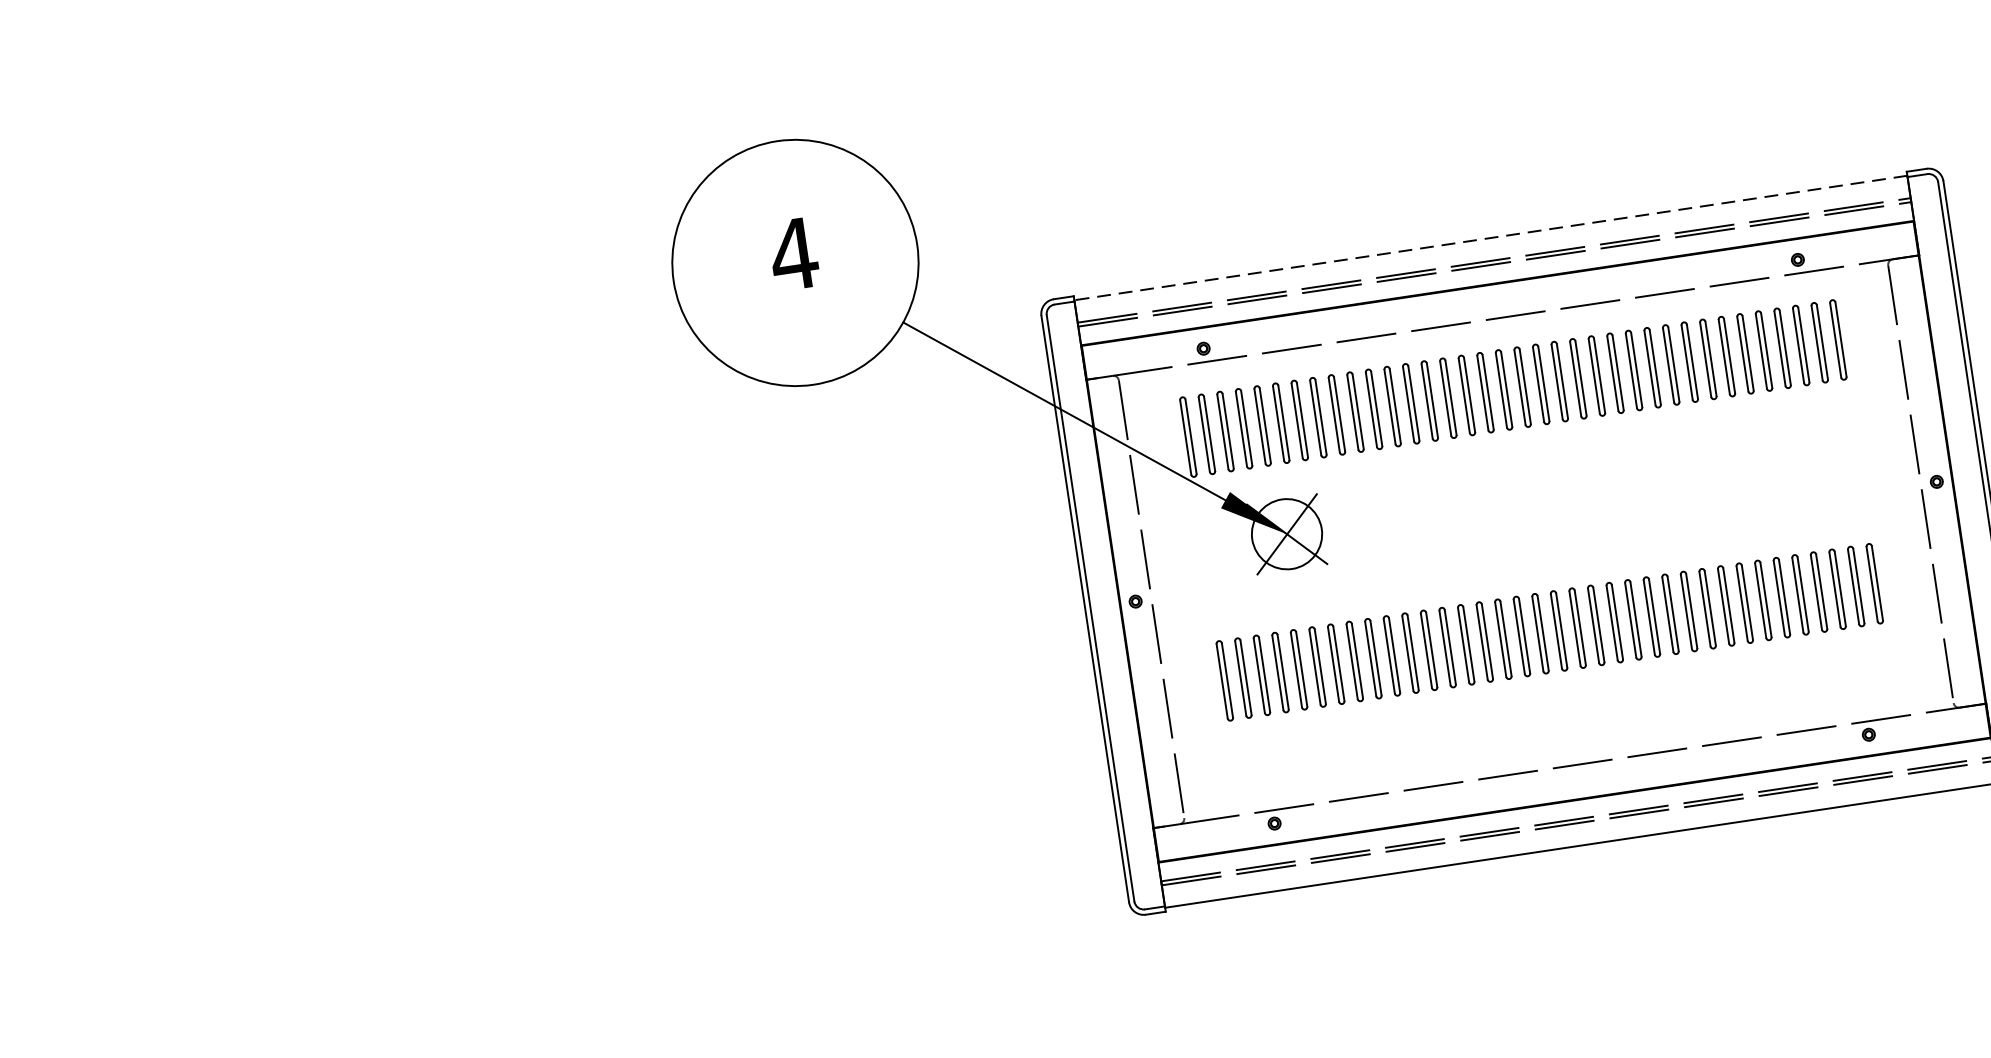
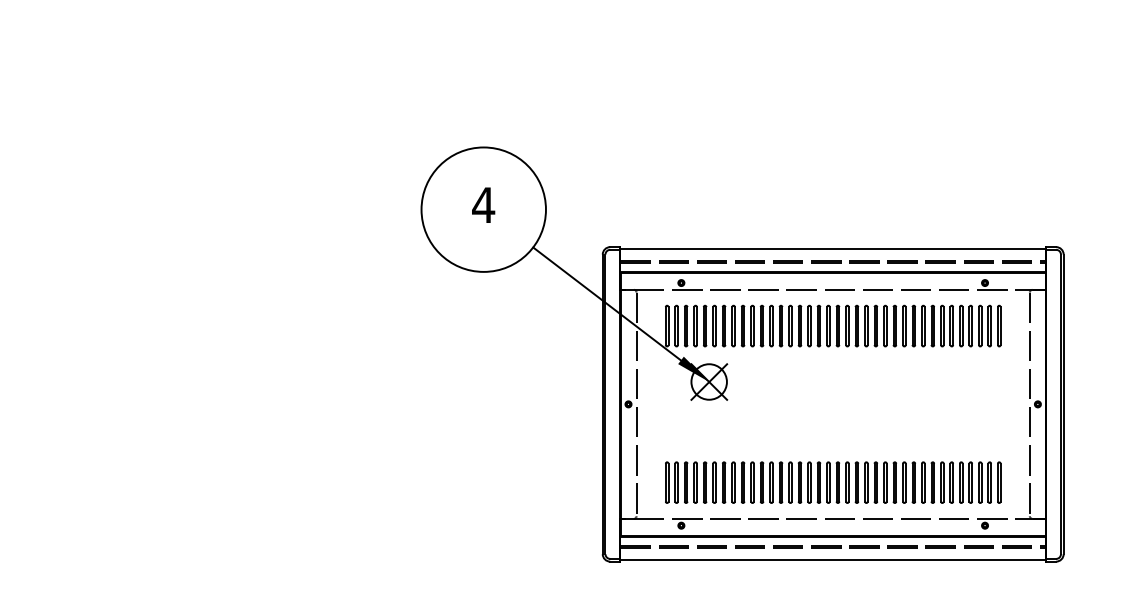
line: (1491, 238) -> (833, 249), dashed -> solid
part: (1550, 631) -> (833, 482), moved

